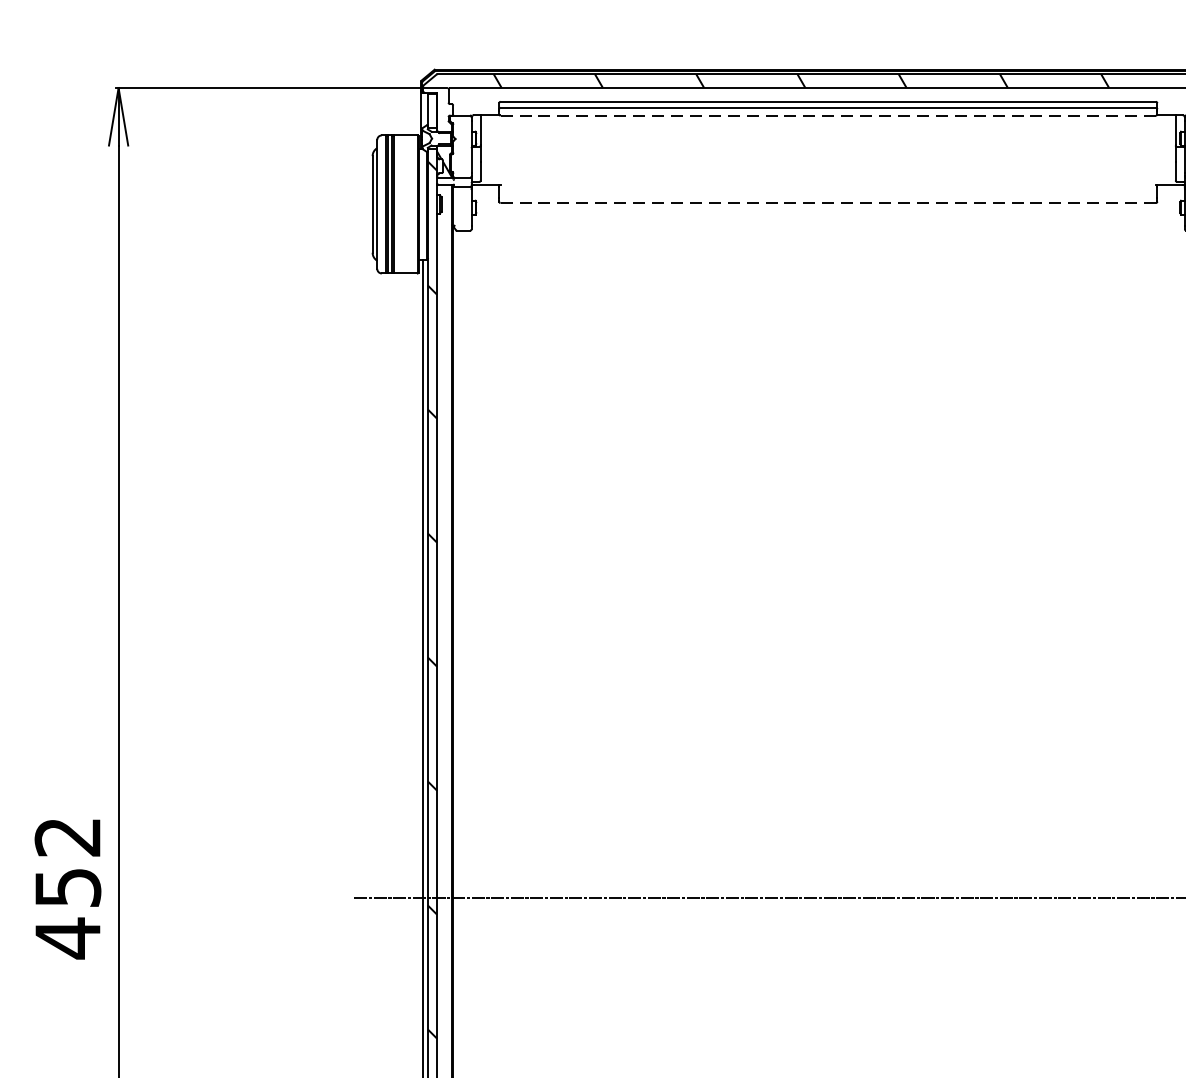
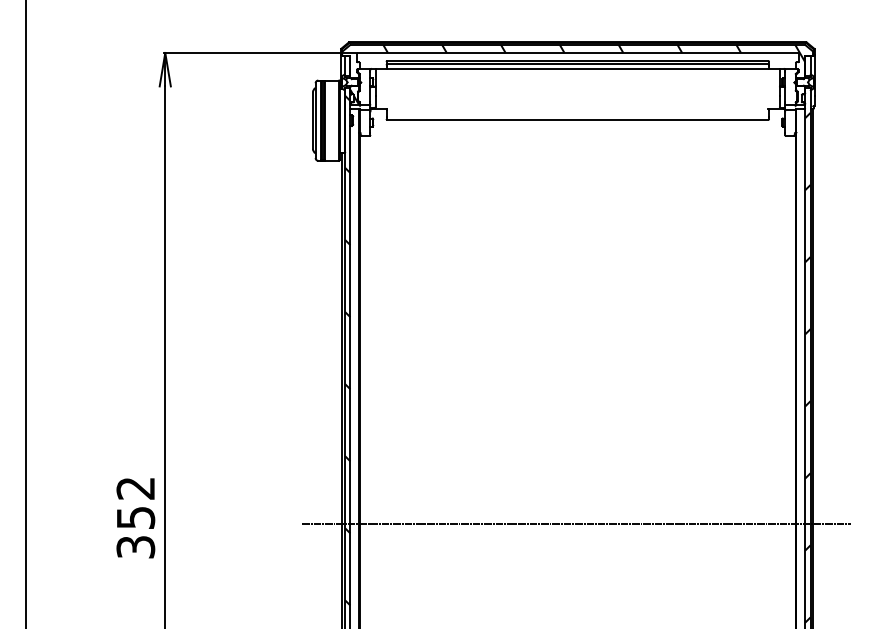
line: (829, 116) -> (578, 69), dashed -> solid
line: (829, 202) -> (578, 119), dashed -> solid
text: (67, 938) -> (135, 547), 452 -> 352

